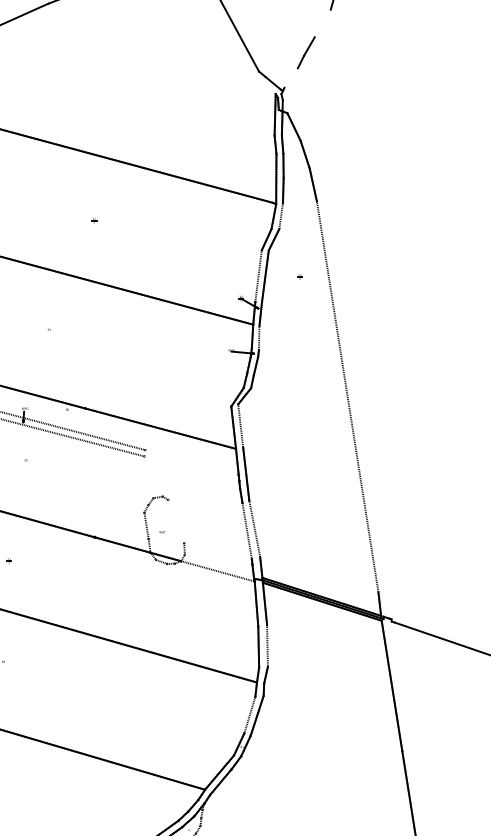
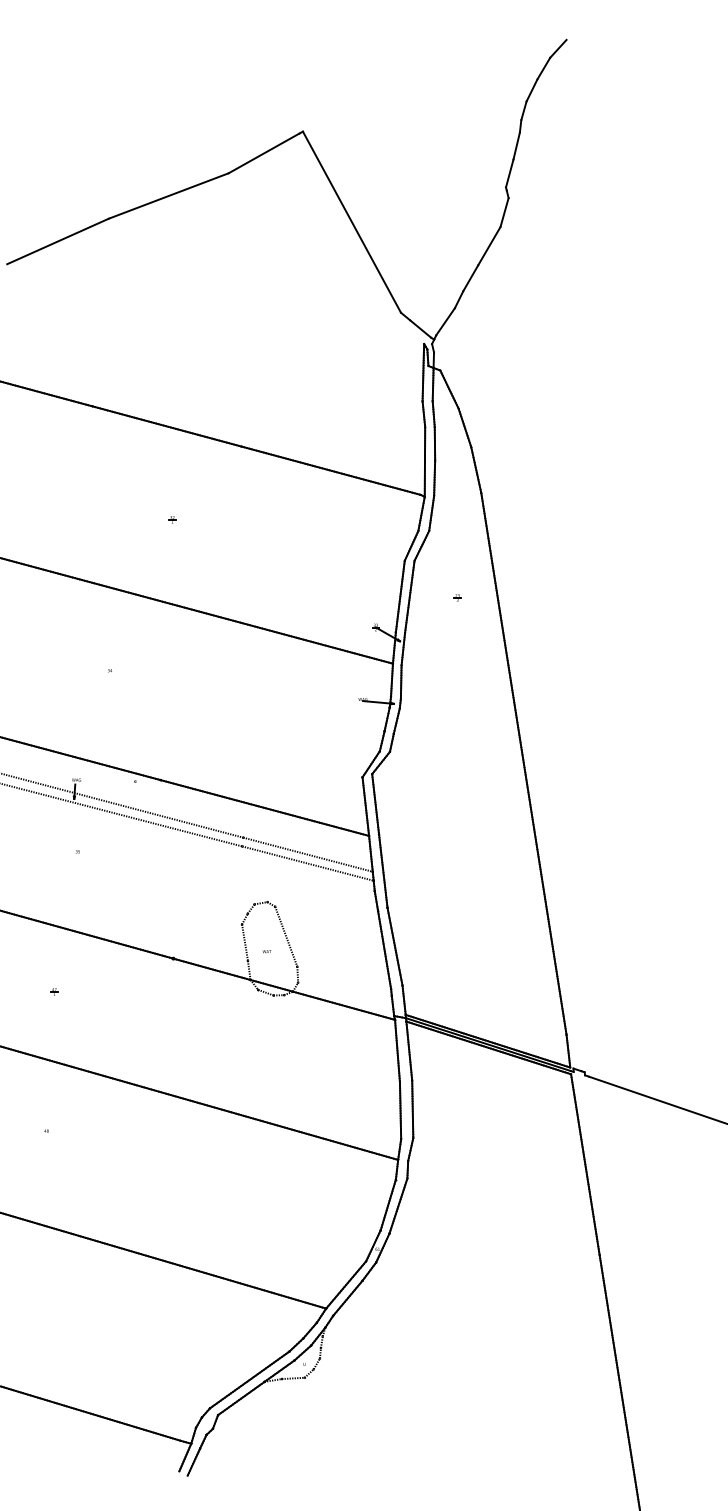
line: (322, 23) -> (489, 246), added
line: (291, 77) -> (445, 321), added
line: (281, 215) -> (431, 512), added
line: (257, 276) -> (399, 596), added
line: (258, 337) -> (400, 681), added
line: (347, 396) -> (523, 763), added
line: (240, 426) -> (375, 804), added
line: (191, 462) -> (307, 854), added
line: (191, 468) -> (307, 863), added
line: (176, 521) -> (286, 936), added
line: (254, 528) -> (394, 946), added
line: (247, 530) -> (384, 949), added
line: (218, 571) -> (344, 1005), added
line: (267, 646) -> (412, 1109), added
line: (249, 714) -> (387, 1204), added

